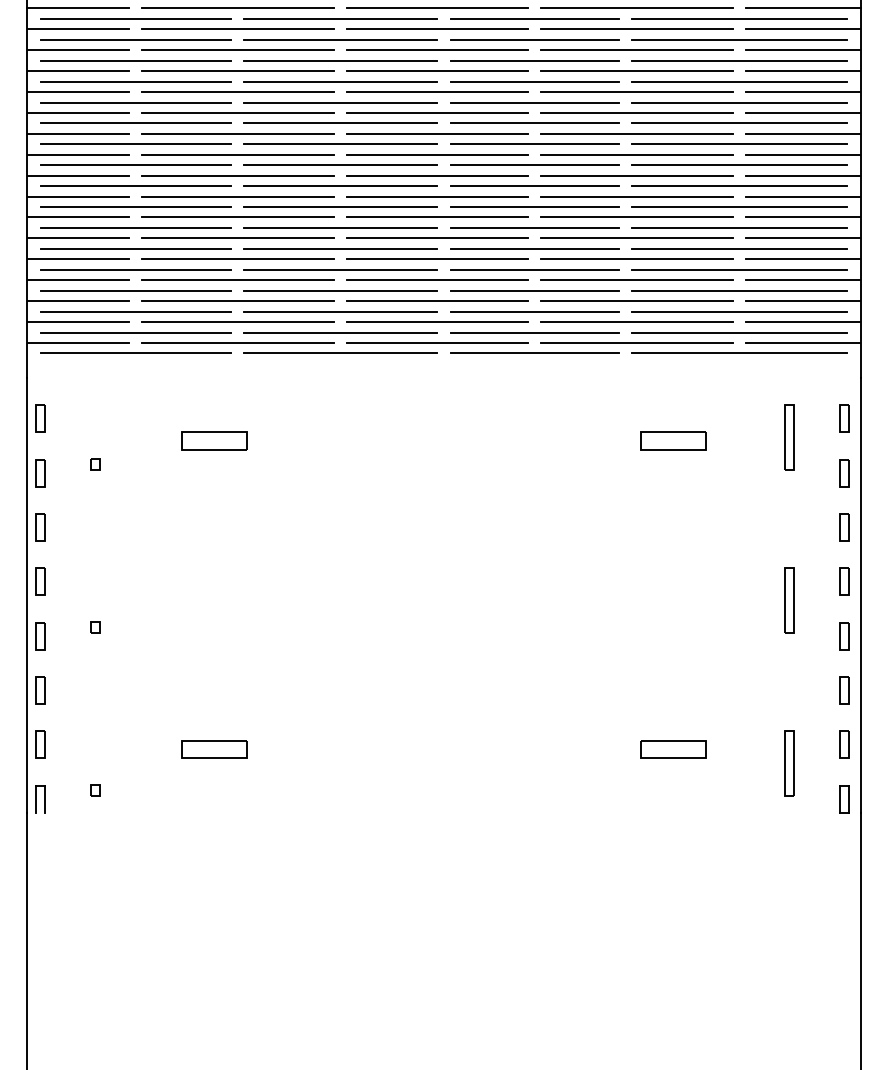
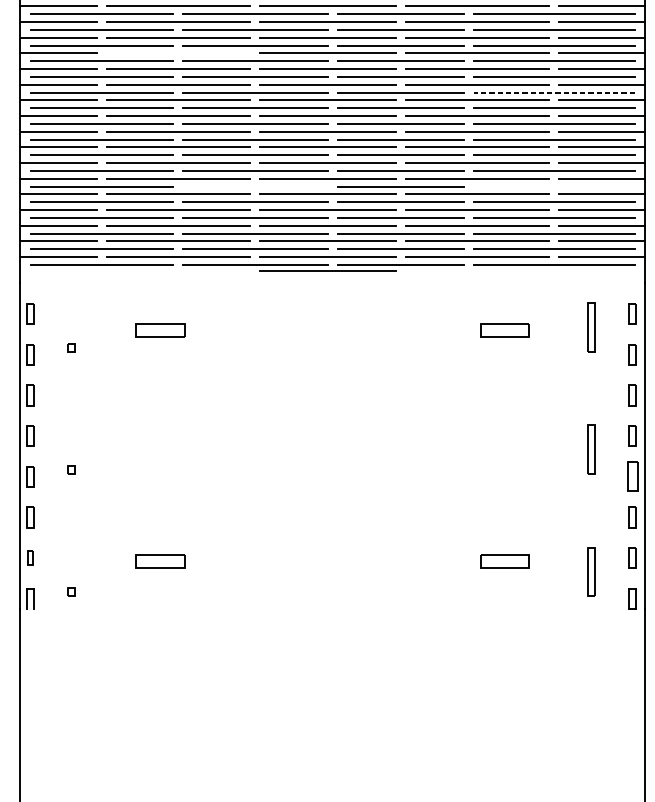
line: (237, 70) -> (177, 52), removed
line: (739, 123) -> (554, 92), solid -> dashed
line: (340, 248) -> (255, 186), removed
line: (739, 248) -> (554, 186), removed
line: (437, 360) -> (327, 270), added
part: (844, 636) -> (632, 477), size x1.4
part: (40, 744) -> (30, 558), size x0.7

